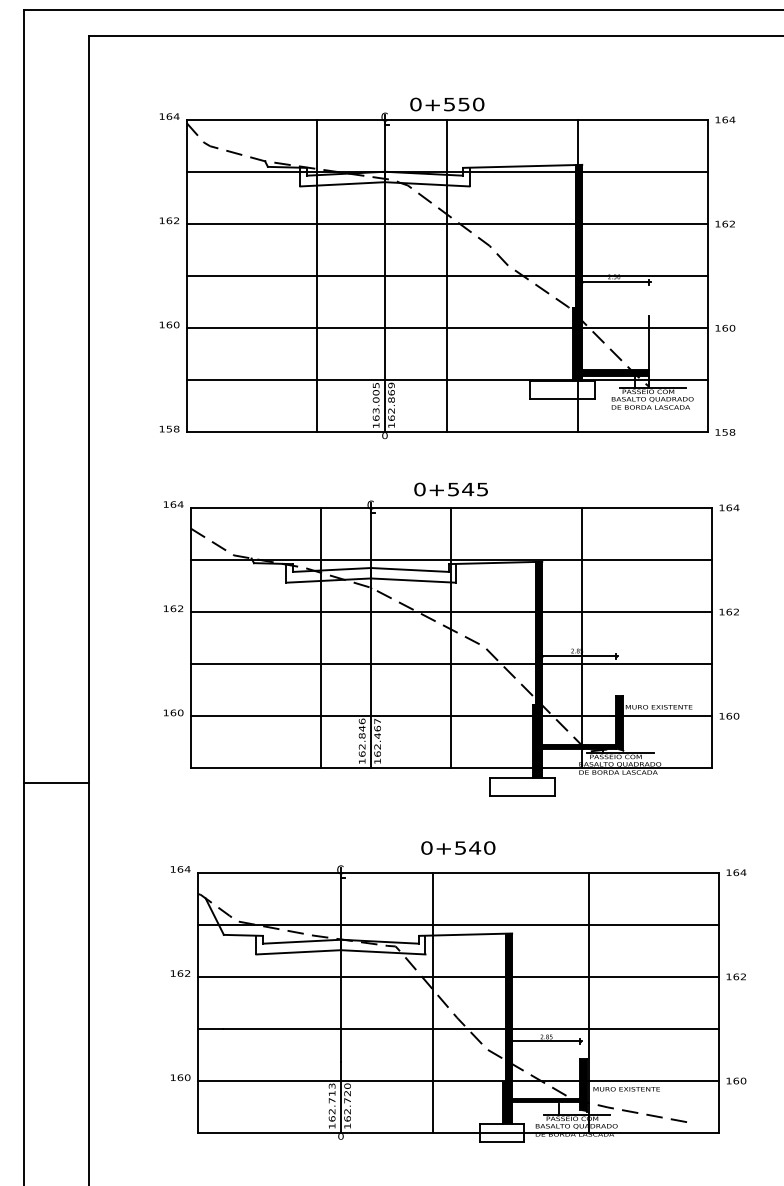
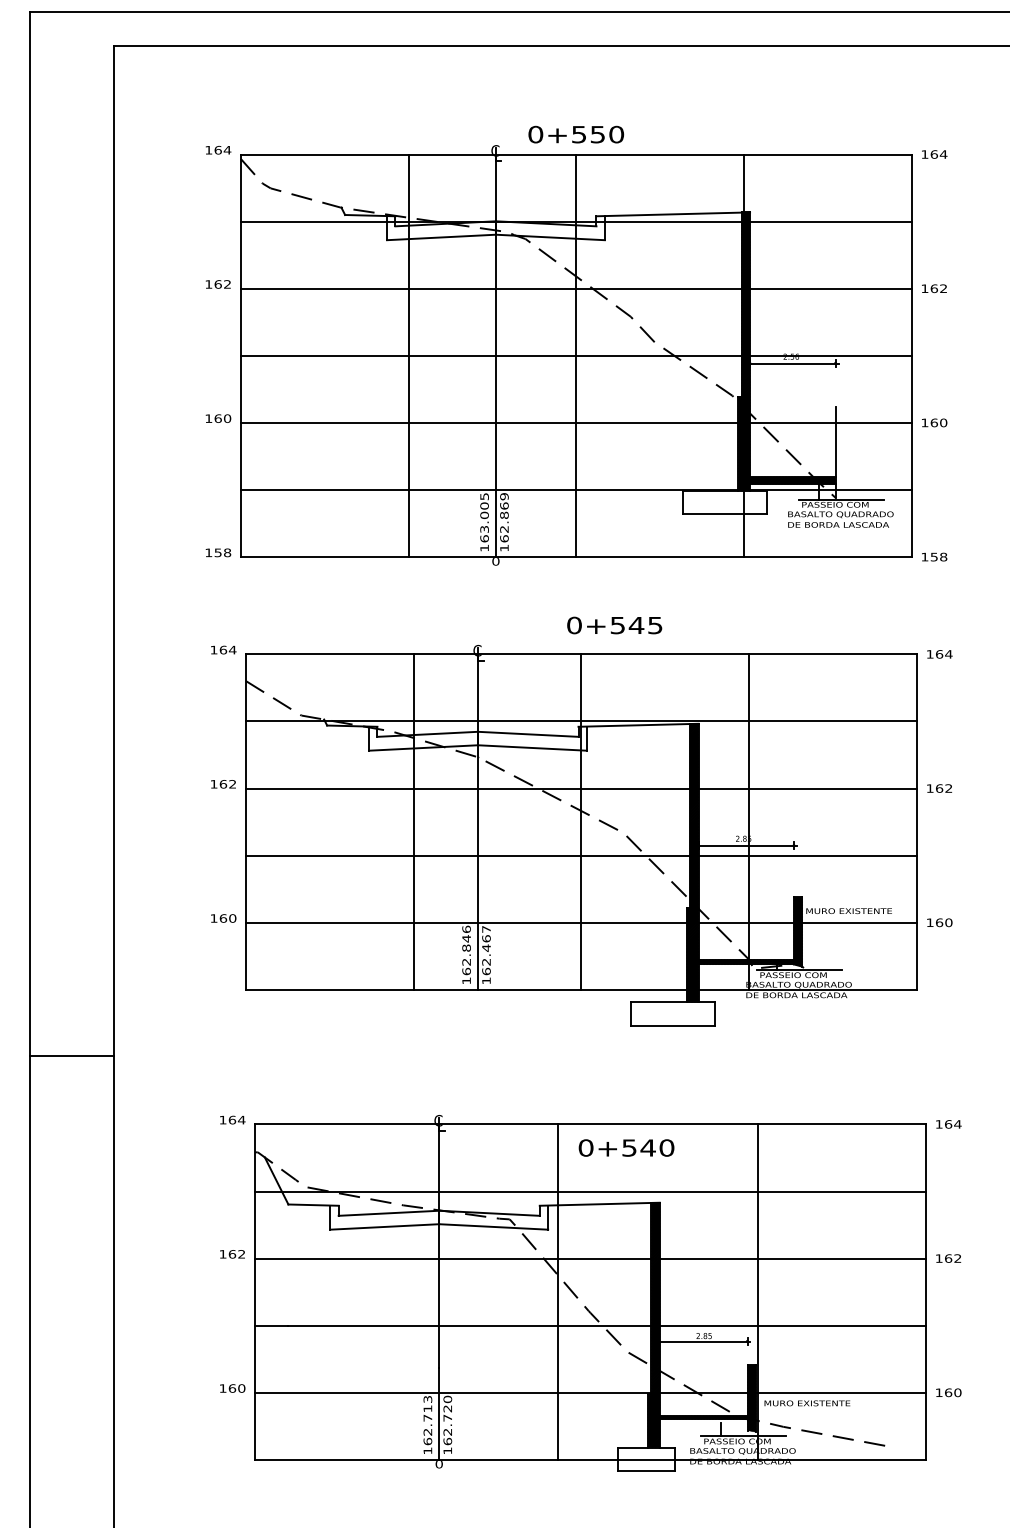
text: (450, 489) -> (613, 625), moved
line: (55, 782) -> (71, 1055), moved
text: (458, 847) -> (626, 1147), moved

